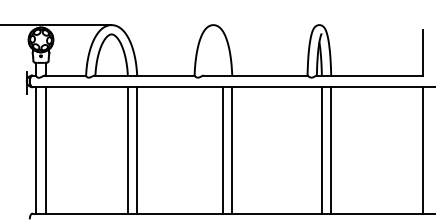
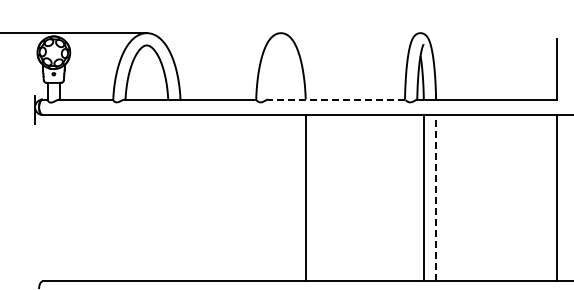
line: (255, 75) -> (336, 99), solid -> dashed
line: (331, 149) -> (436, 197), solid -> dashed
line: (36, 150) -> (47, 198), removed
line: (45, 150) -> (59, 198), removed
line: (128, 150) -> (168, 198), removed
line: (137, 150) -> (180, 198), removed
line: (222, 150) -> (293, 198), removed

